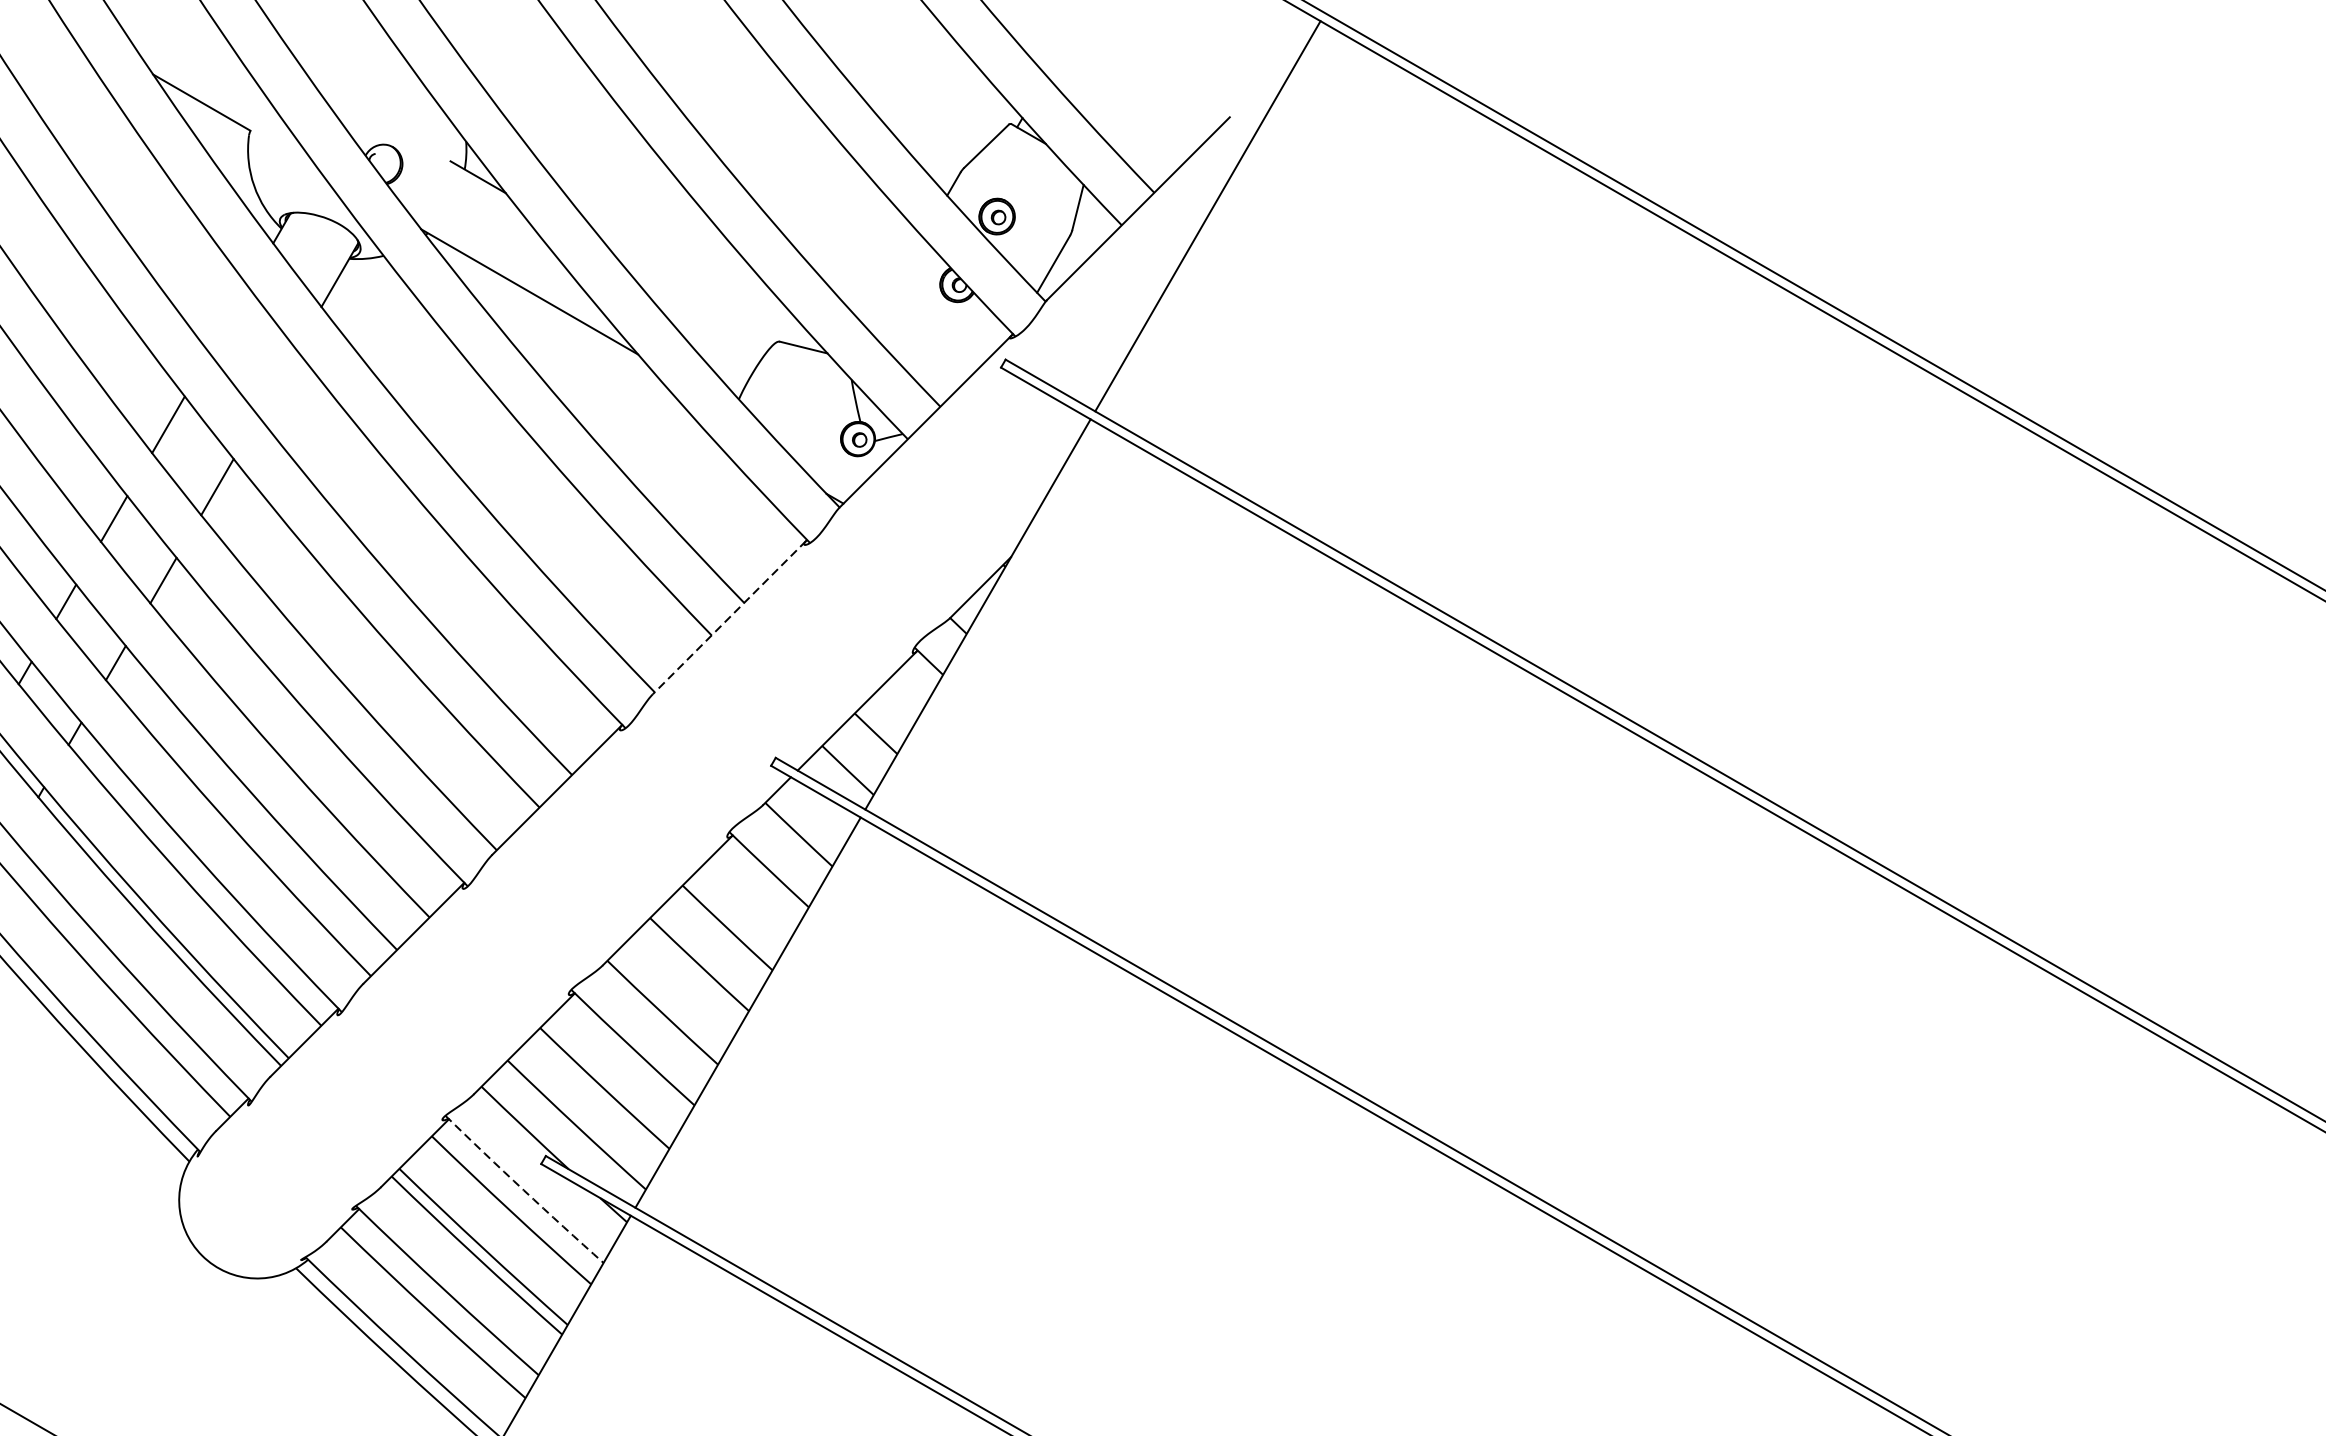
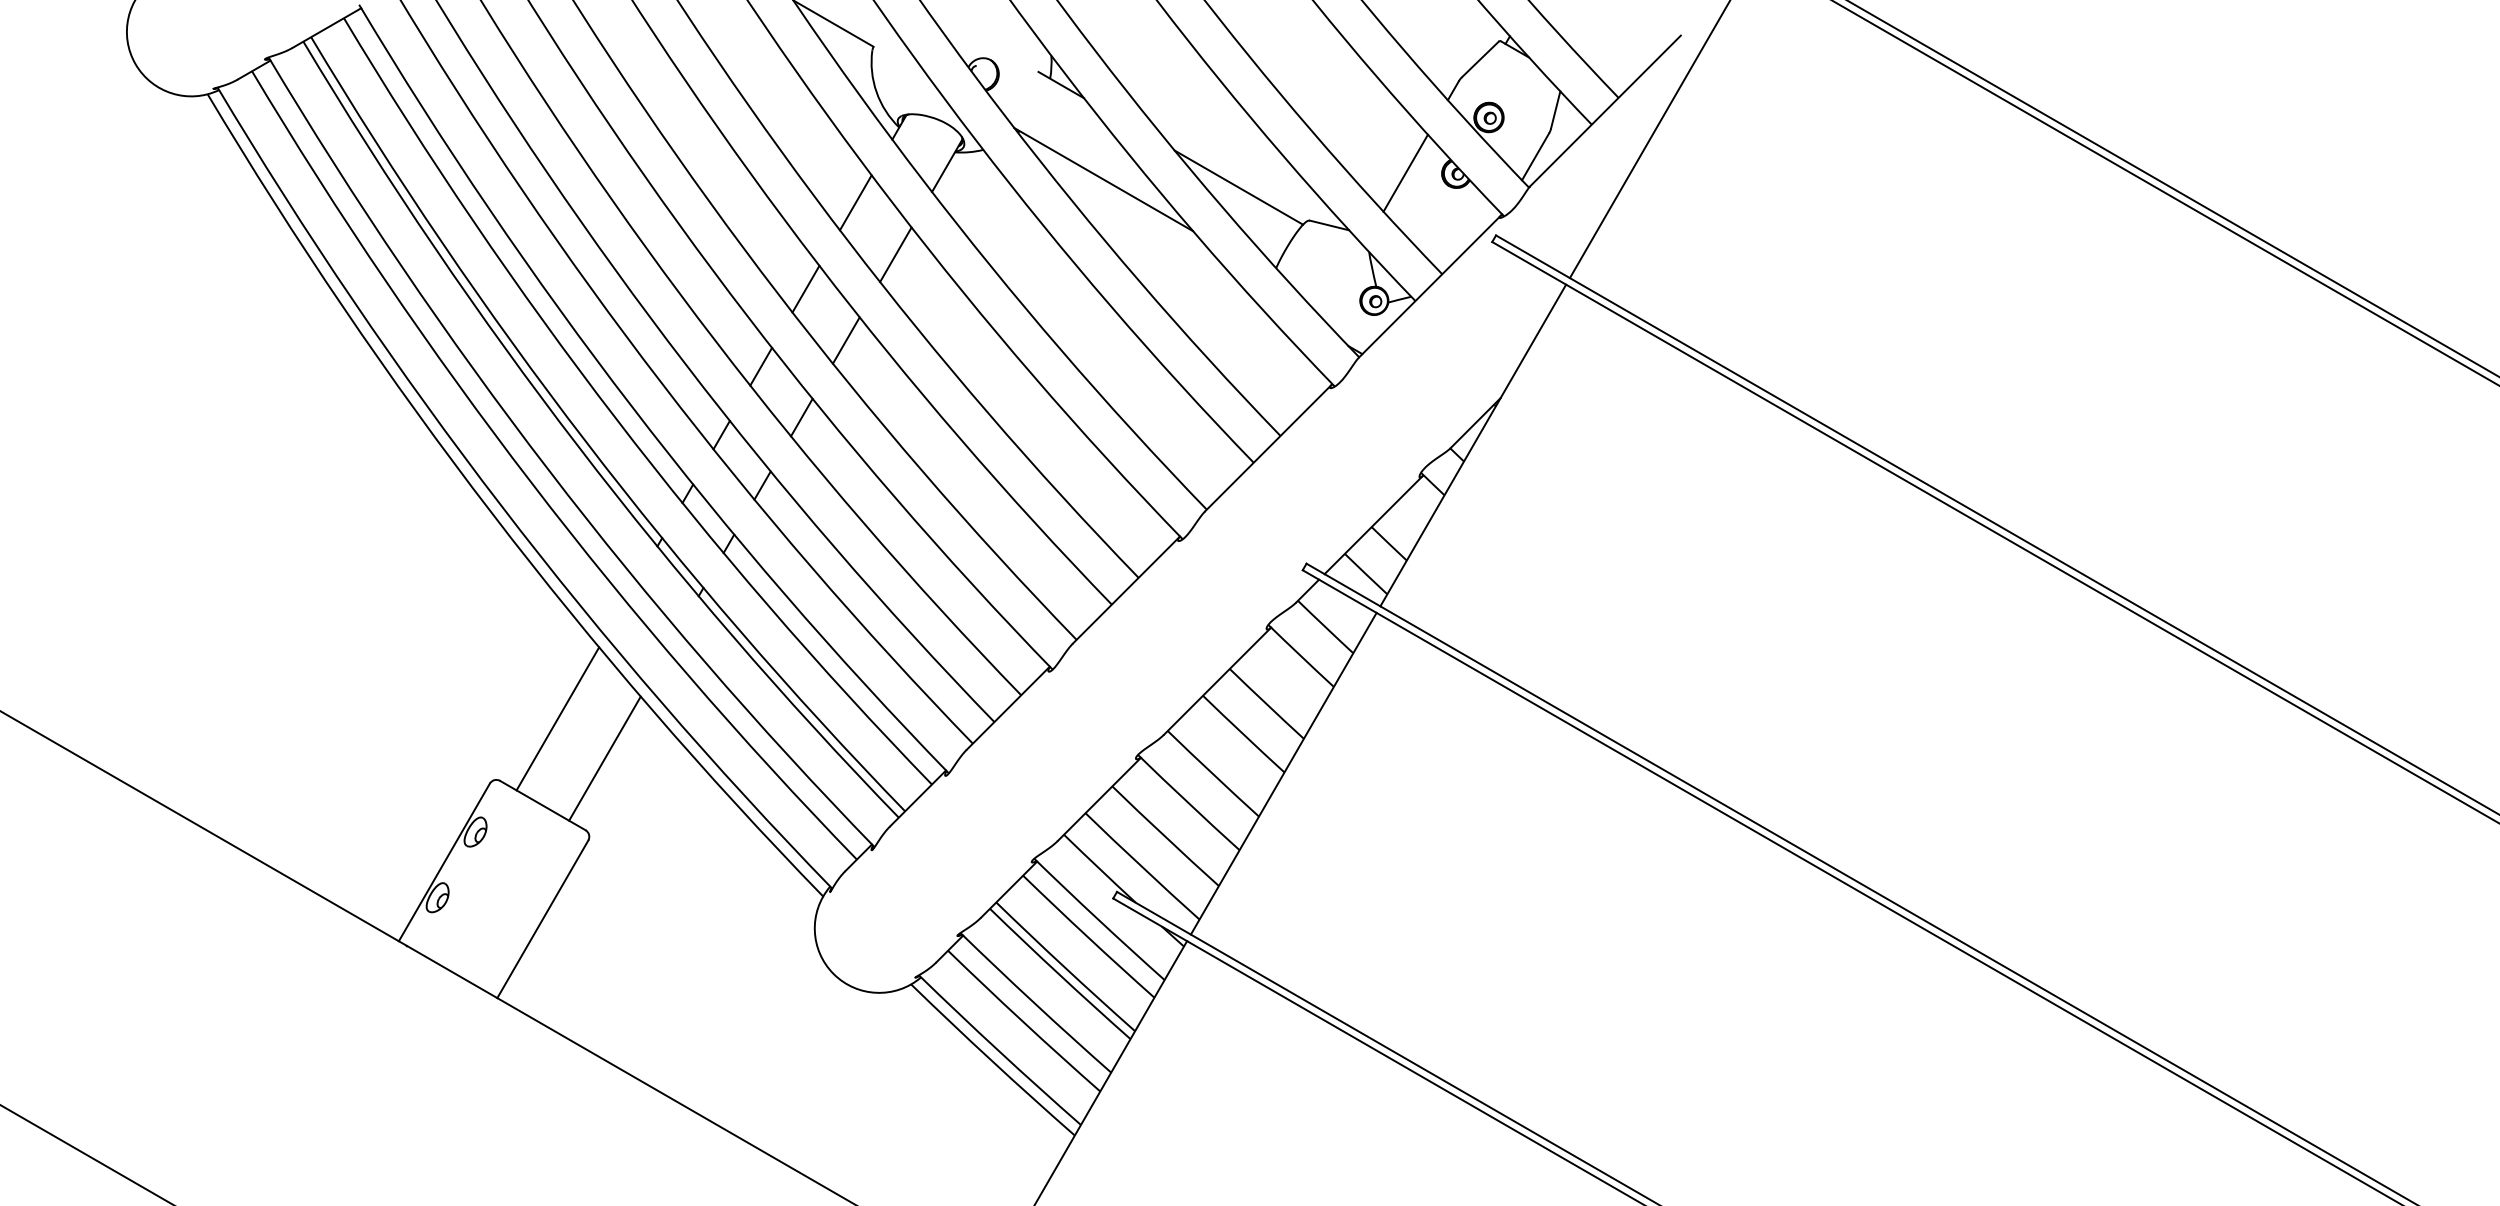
line: (895, 283) -> (1405, 172), added
line: (693, 301) -> (1238, 187), added
line: (228, 319) -> (855, 202), added
line: (277, 382) -> (895, 254), added
line: (729, 618) -> (1268, 448), dashed -> solid
arc: (523, 1190) -> (1098, 920), dashed -> solid

